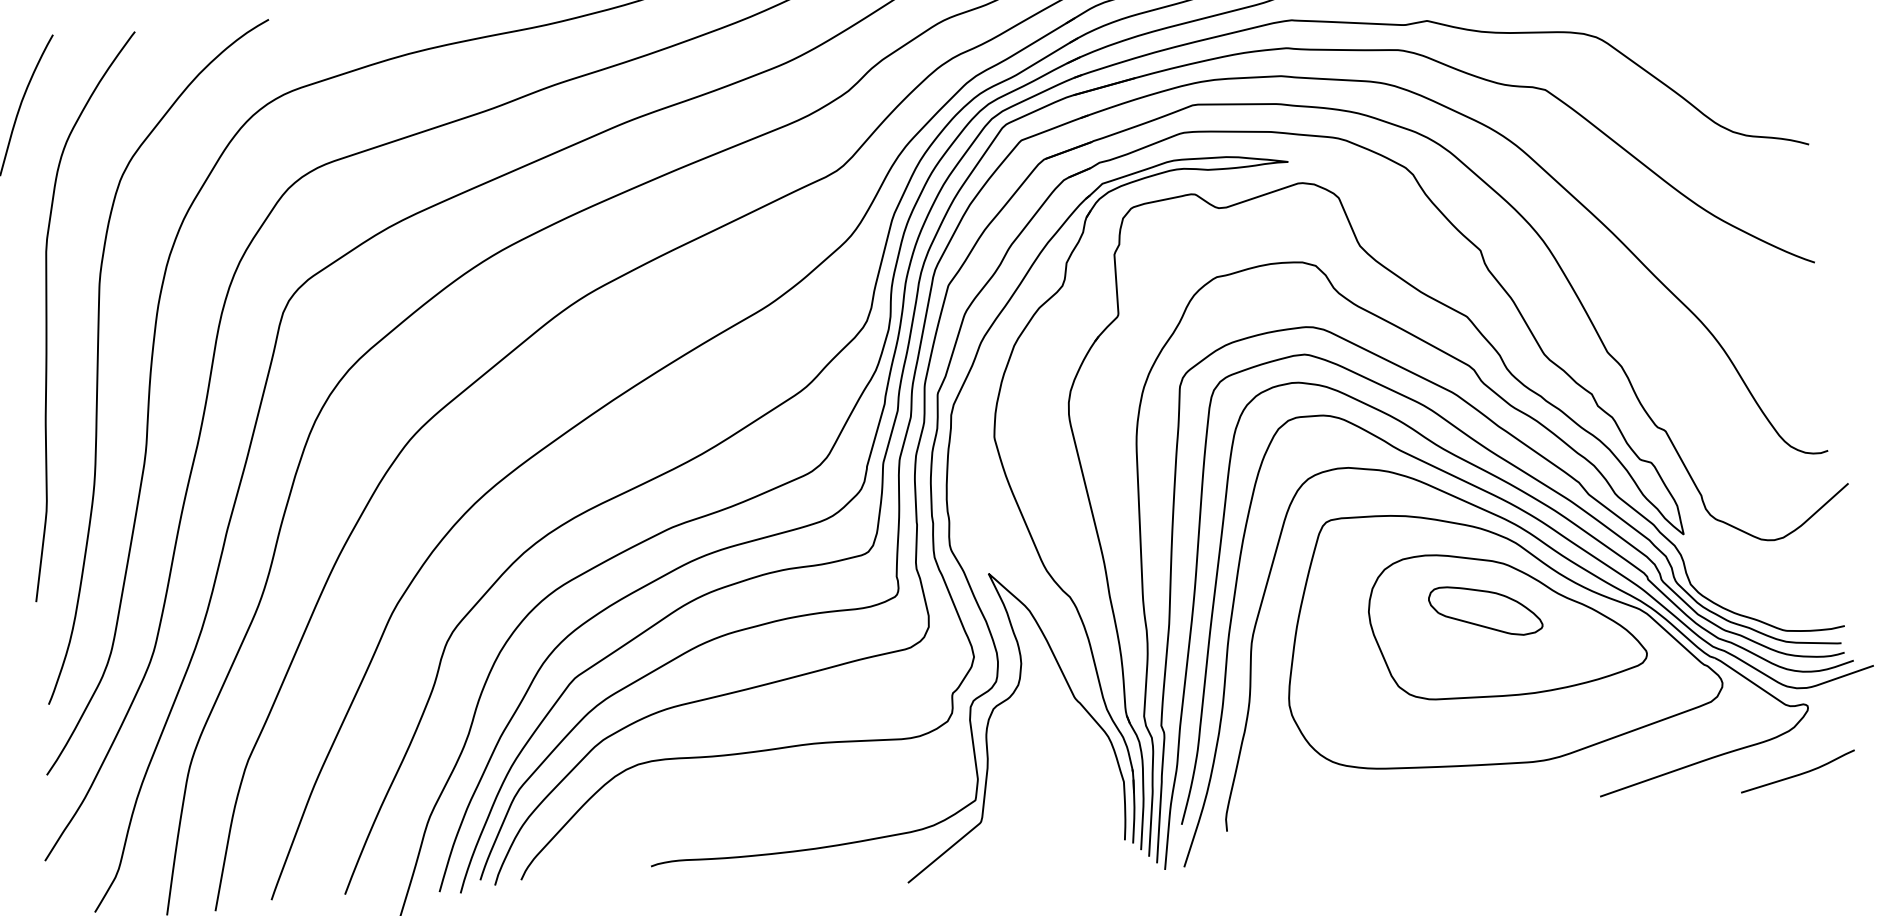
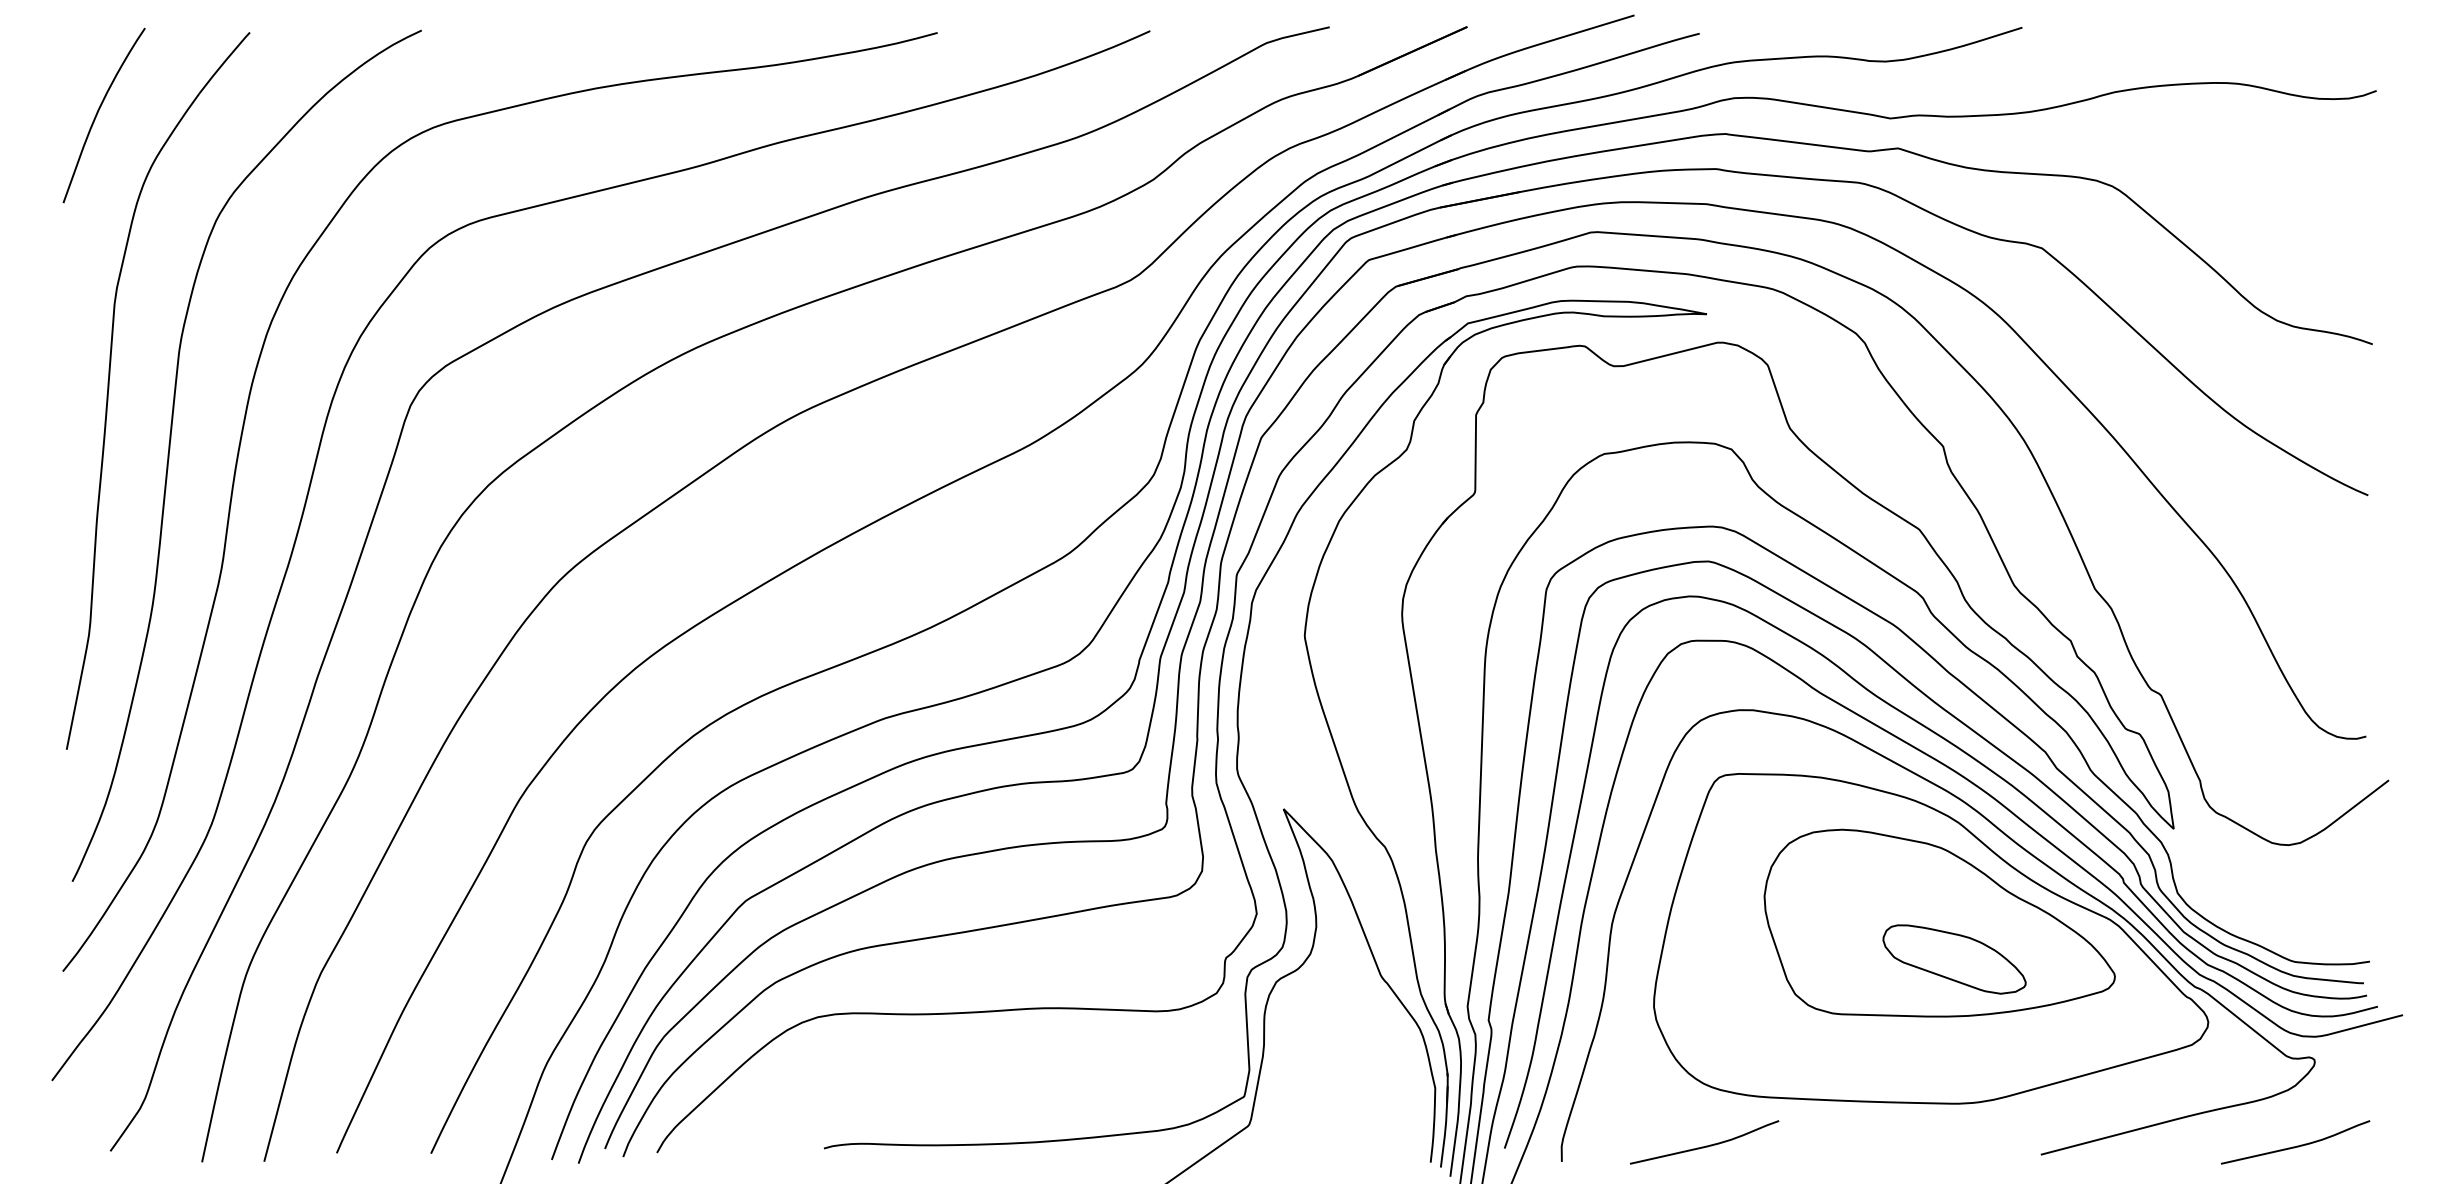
part: (1485, 611) -> (1954, 959), moved
curve: (1338, 810) -> (1706, 1145), added

